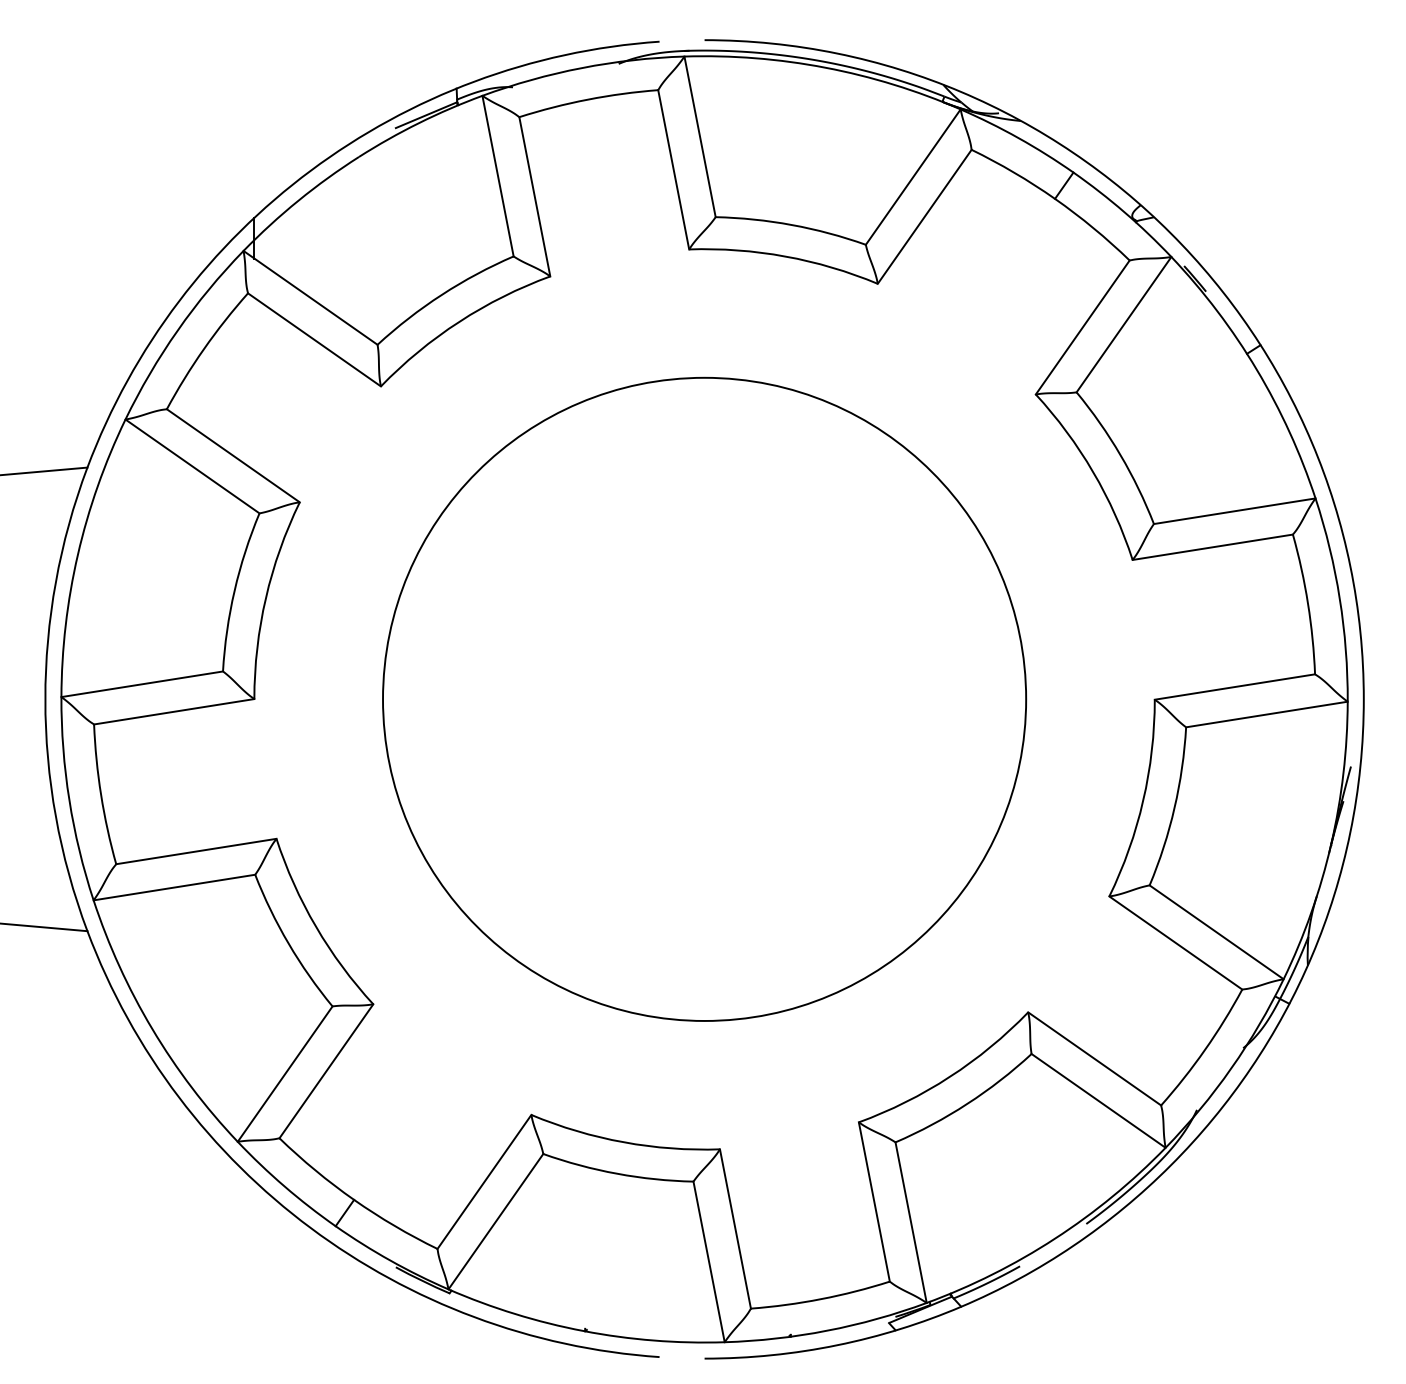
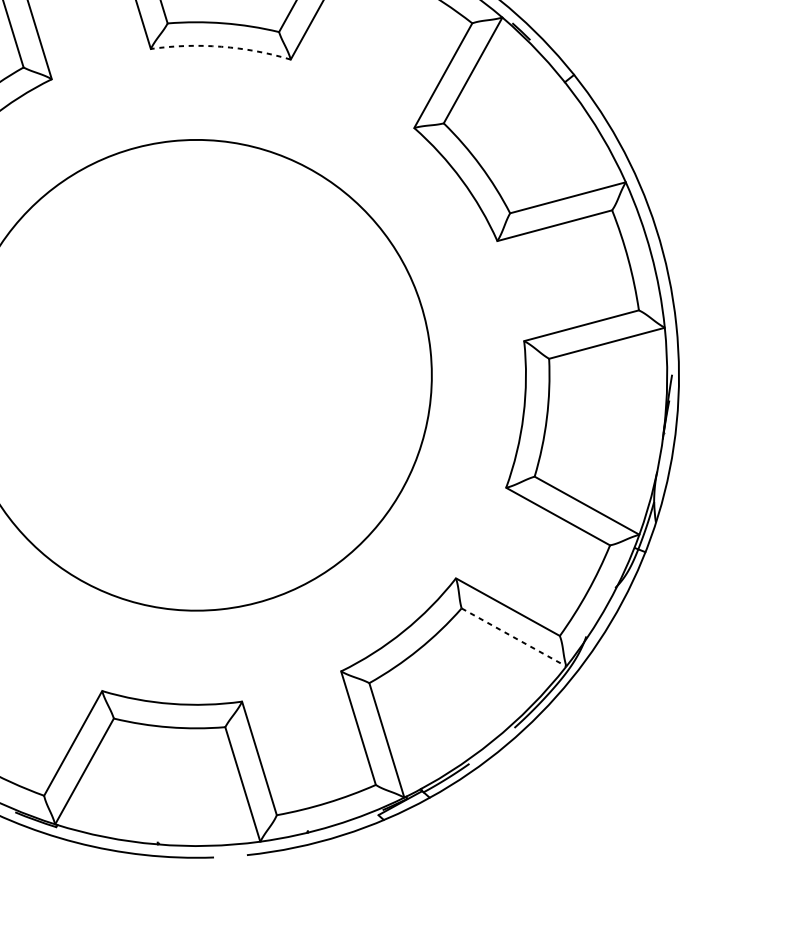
arc: (785, 256) -> (221, 46), solid -> dashed
line: (1098, 1100) -> (513, 637), solid -> dashed

